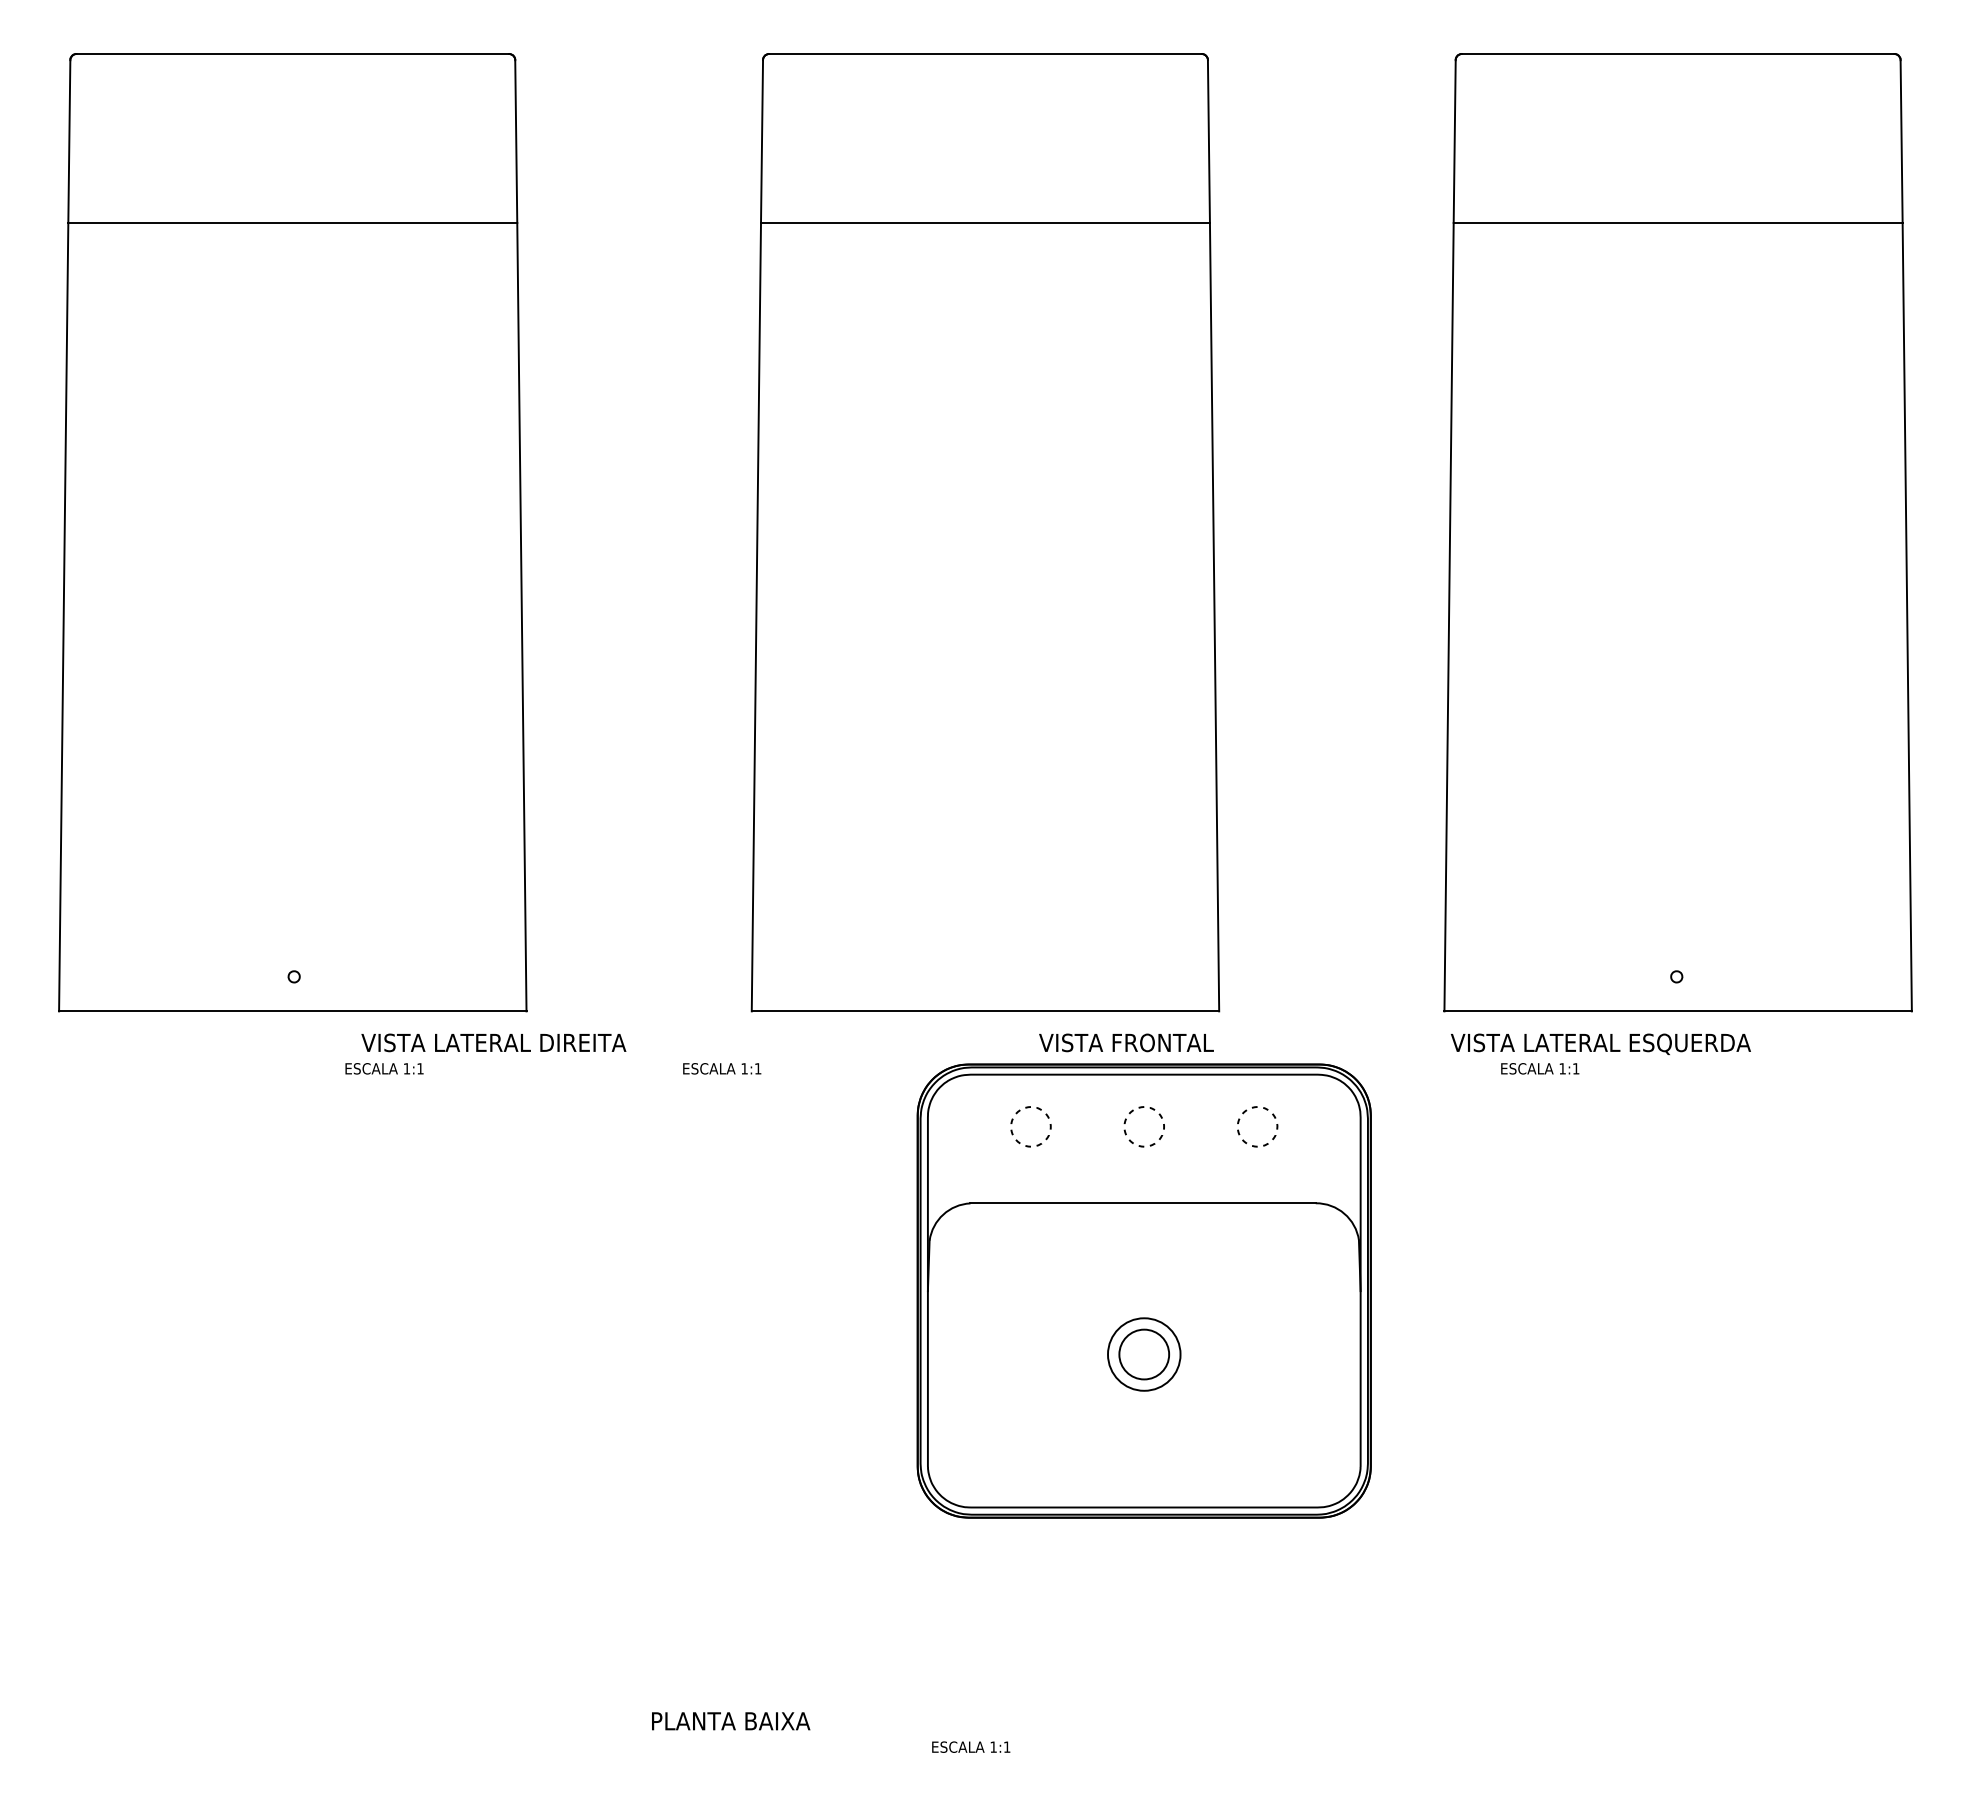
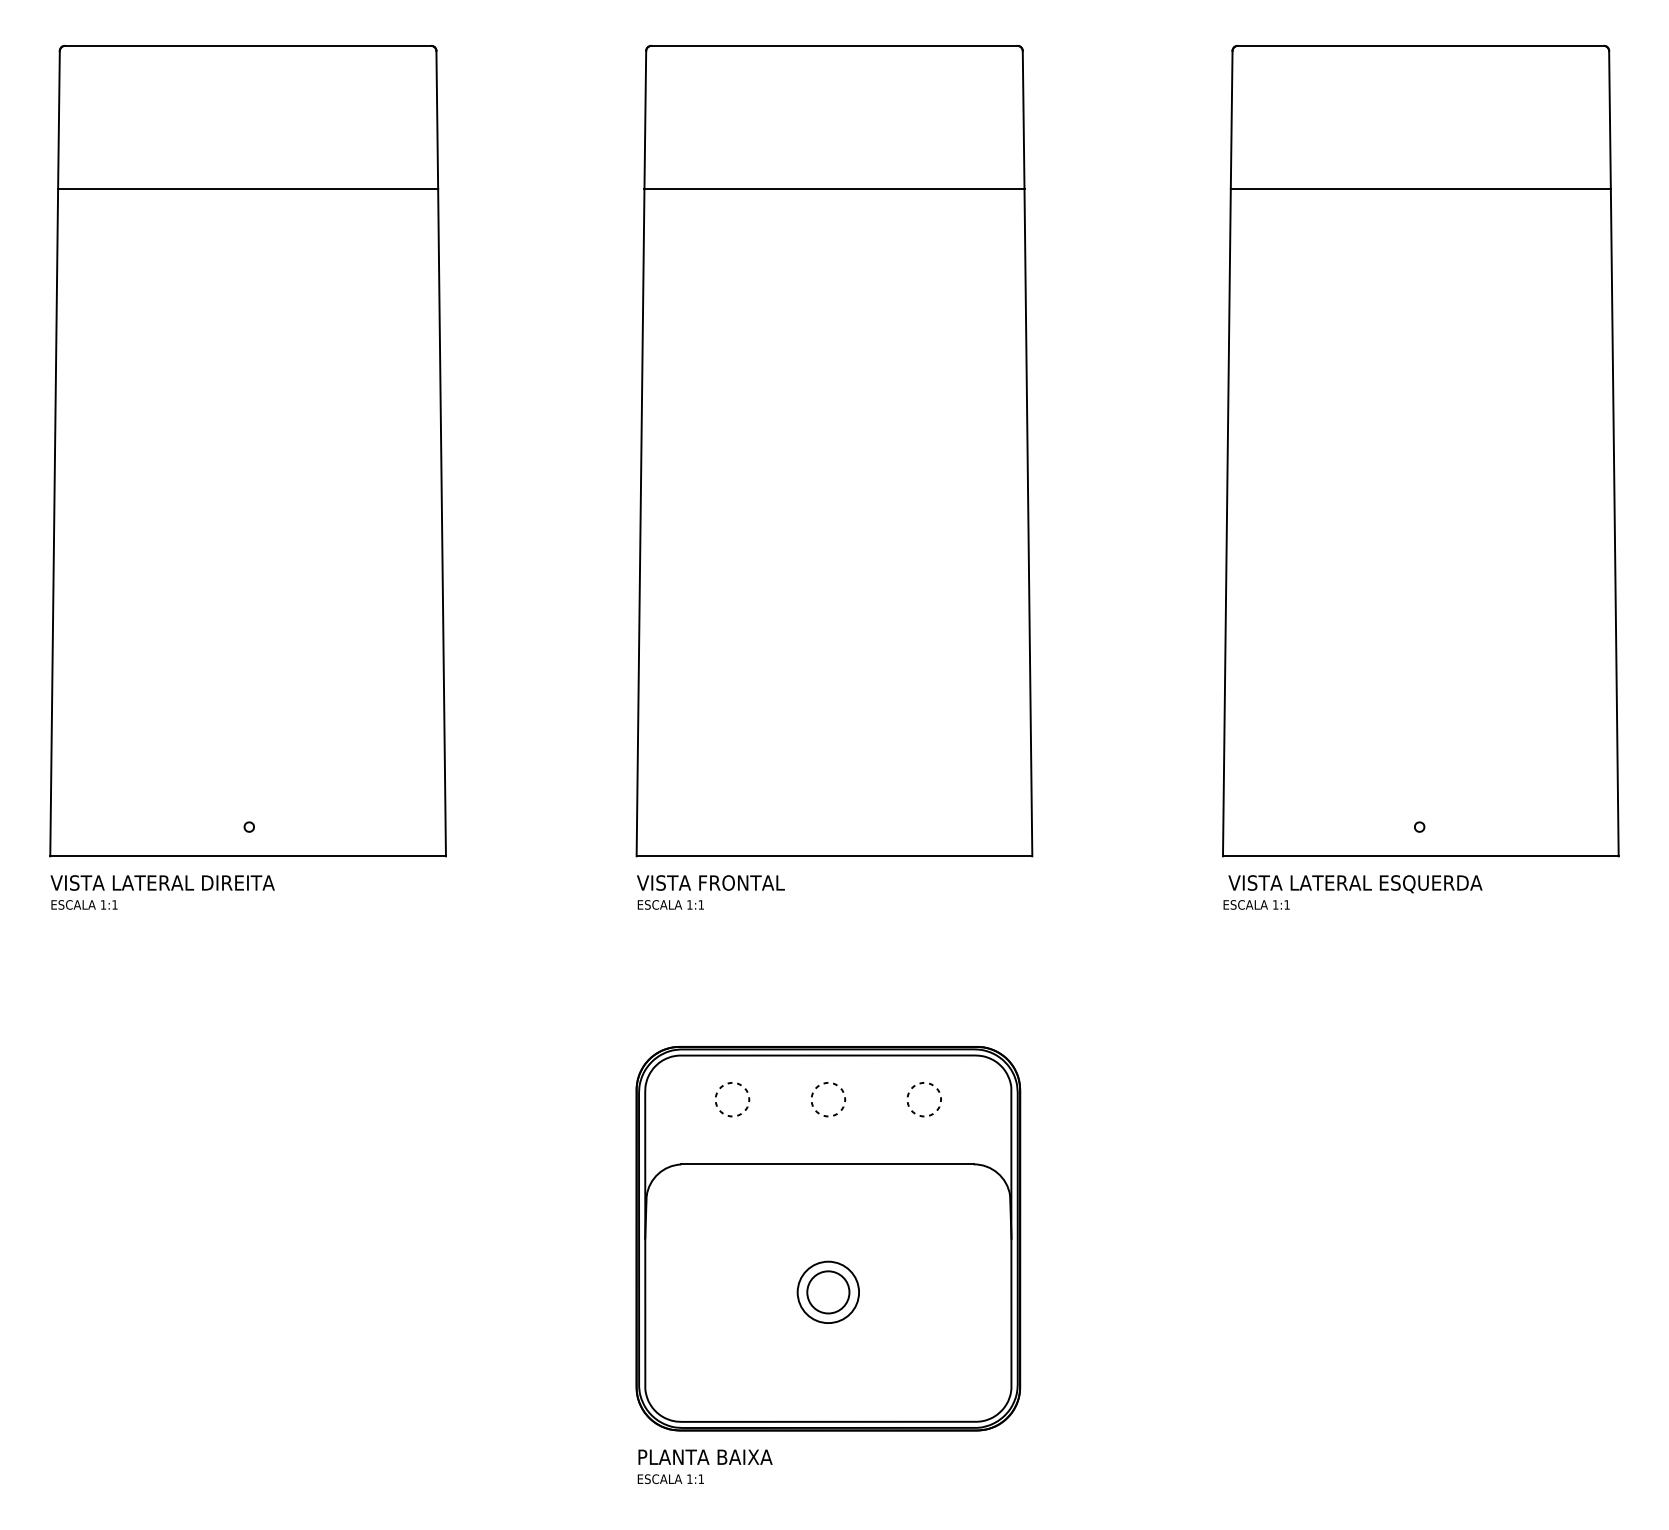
text: (493, 1042) -> (162, 882), moved
text: (1126, 1042) -> (710, 882), moved
text: (384, 1068) -> (84, 904), moved
text: (722, 1068) -> (671, 904), moved
text: (1540, 1068) -> (1256, 904), moved
part: (1143, 1290) -> (827, 1238), moved
text: (731, 1721) -> (705, 1457), moved
text: (971, 1746) -> (671, 1478), moved

